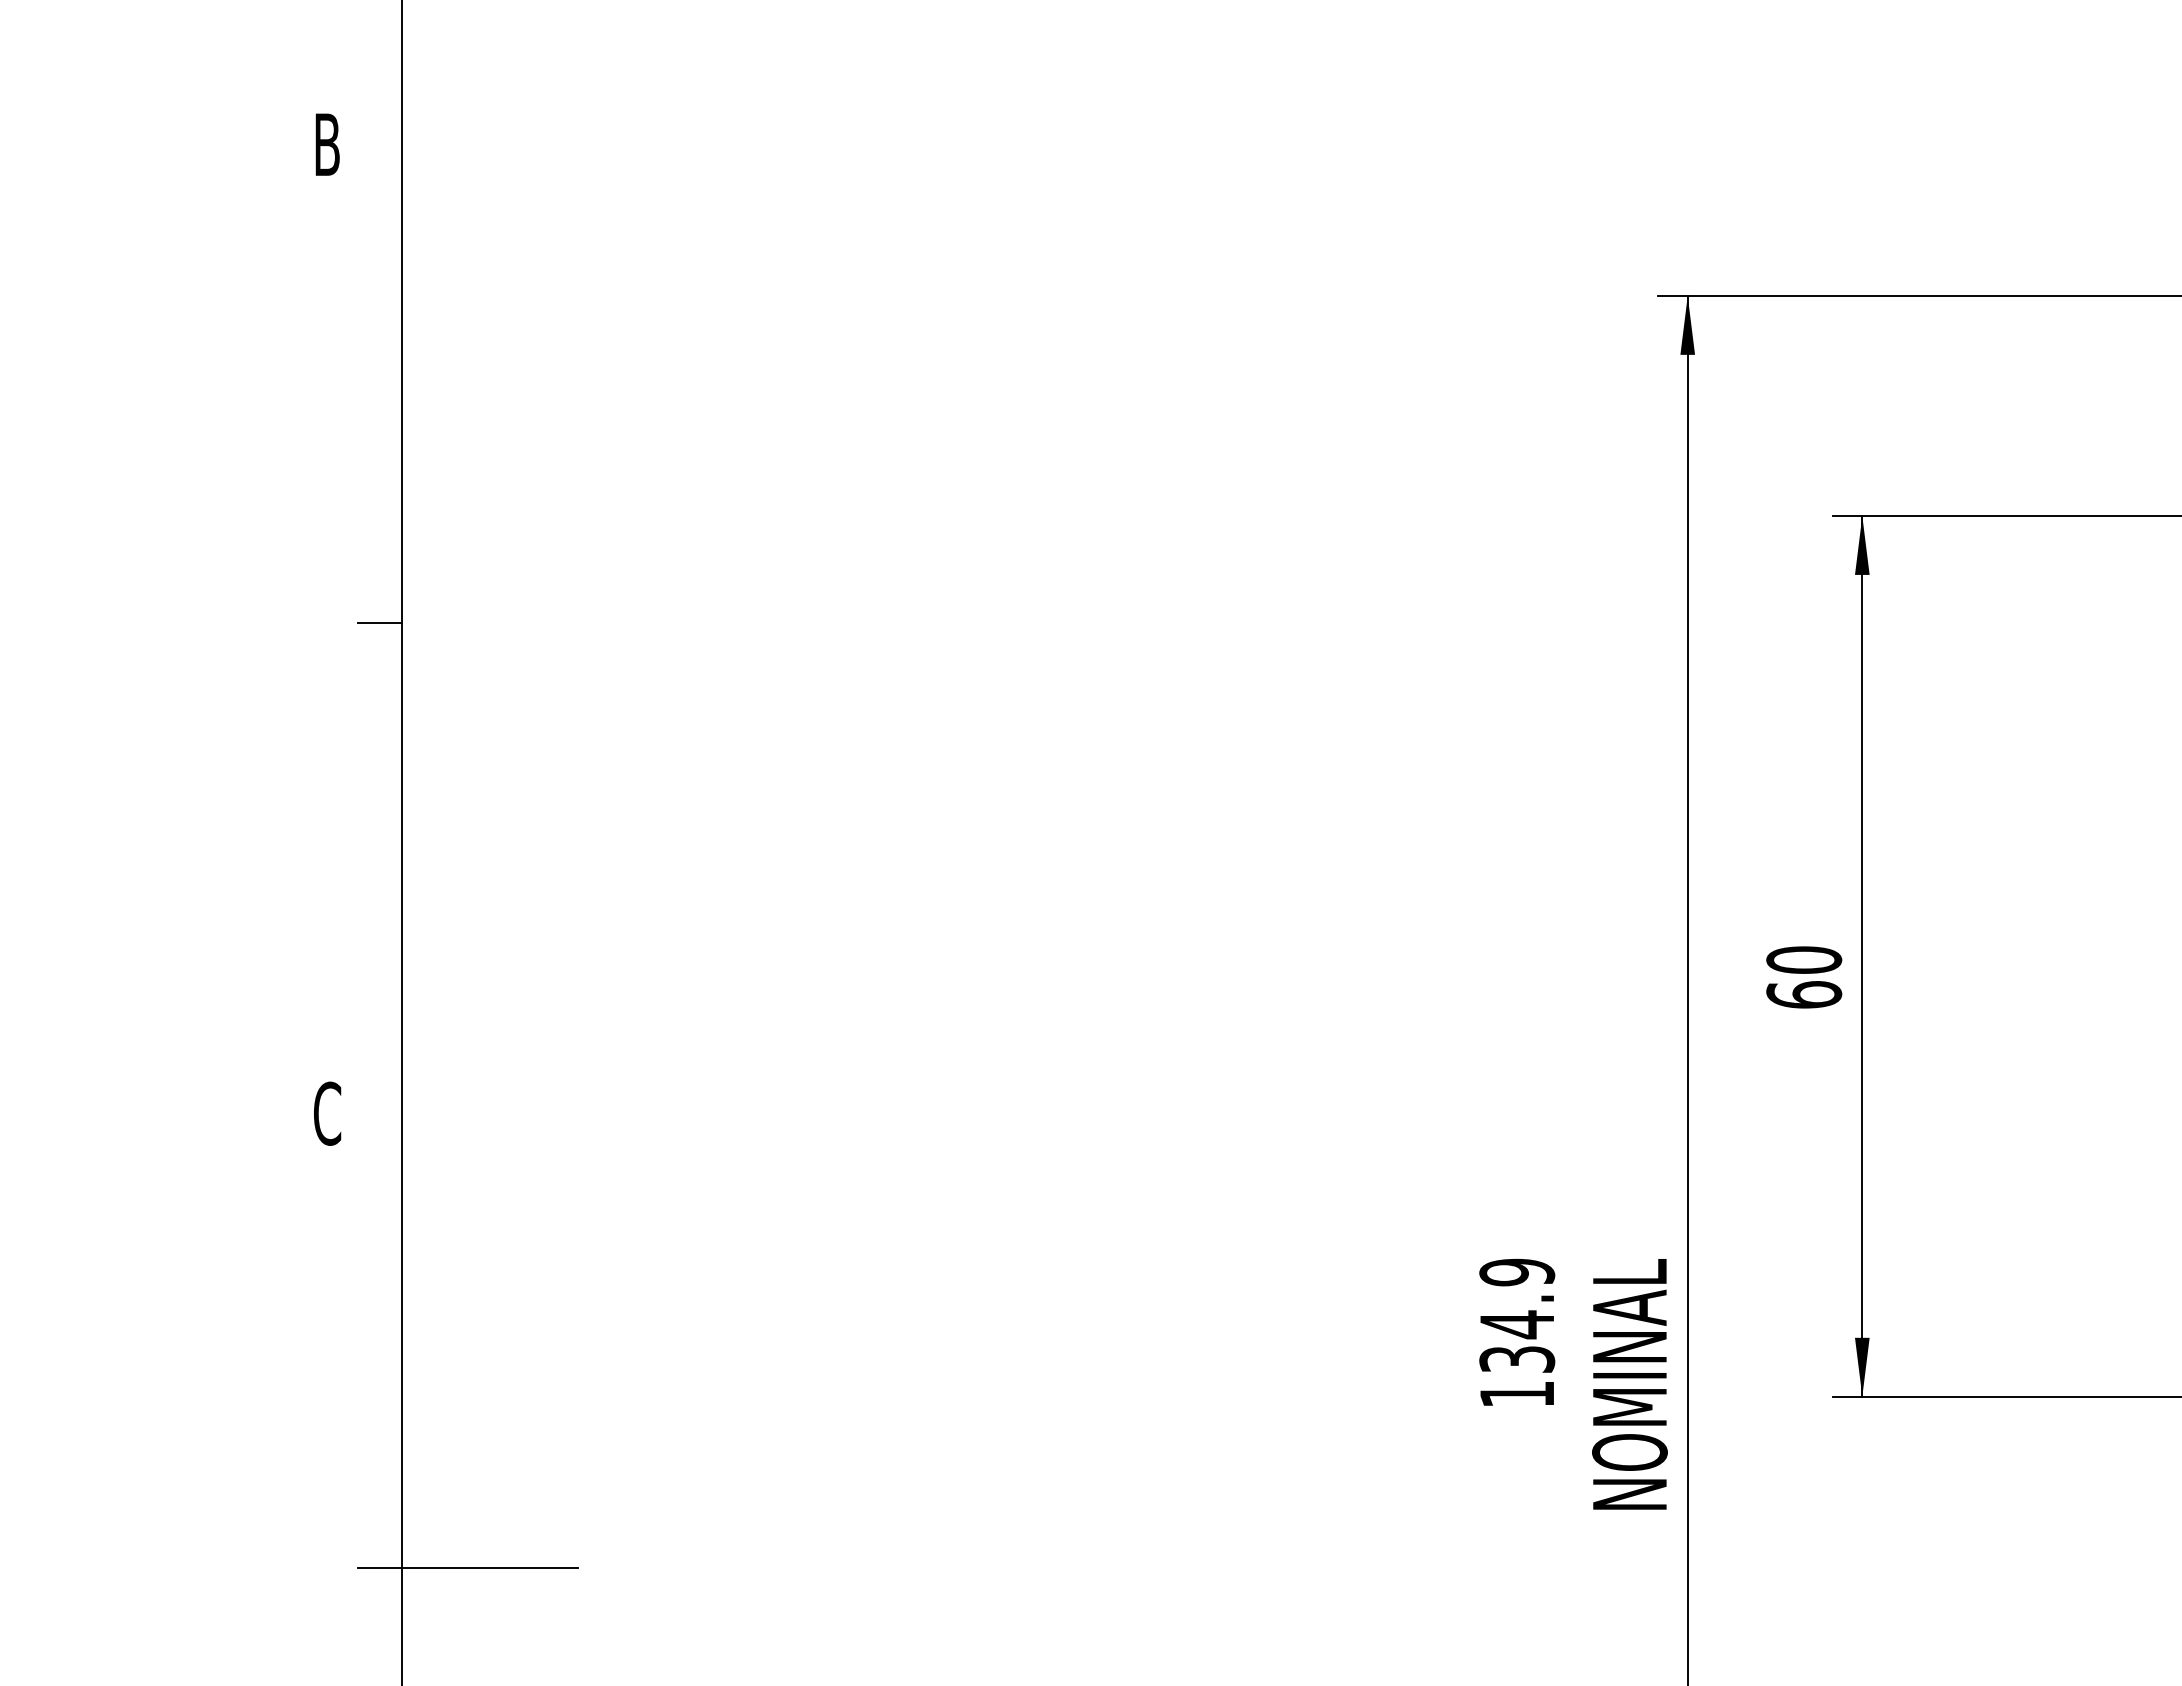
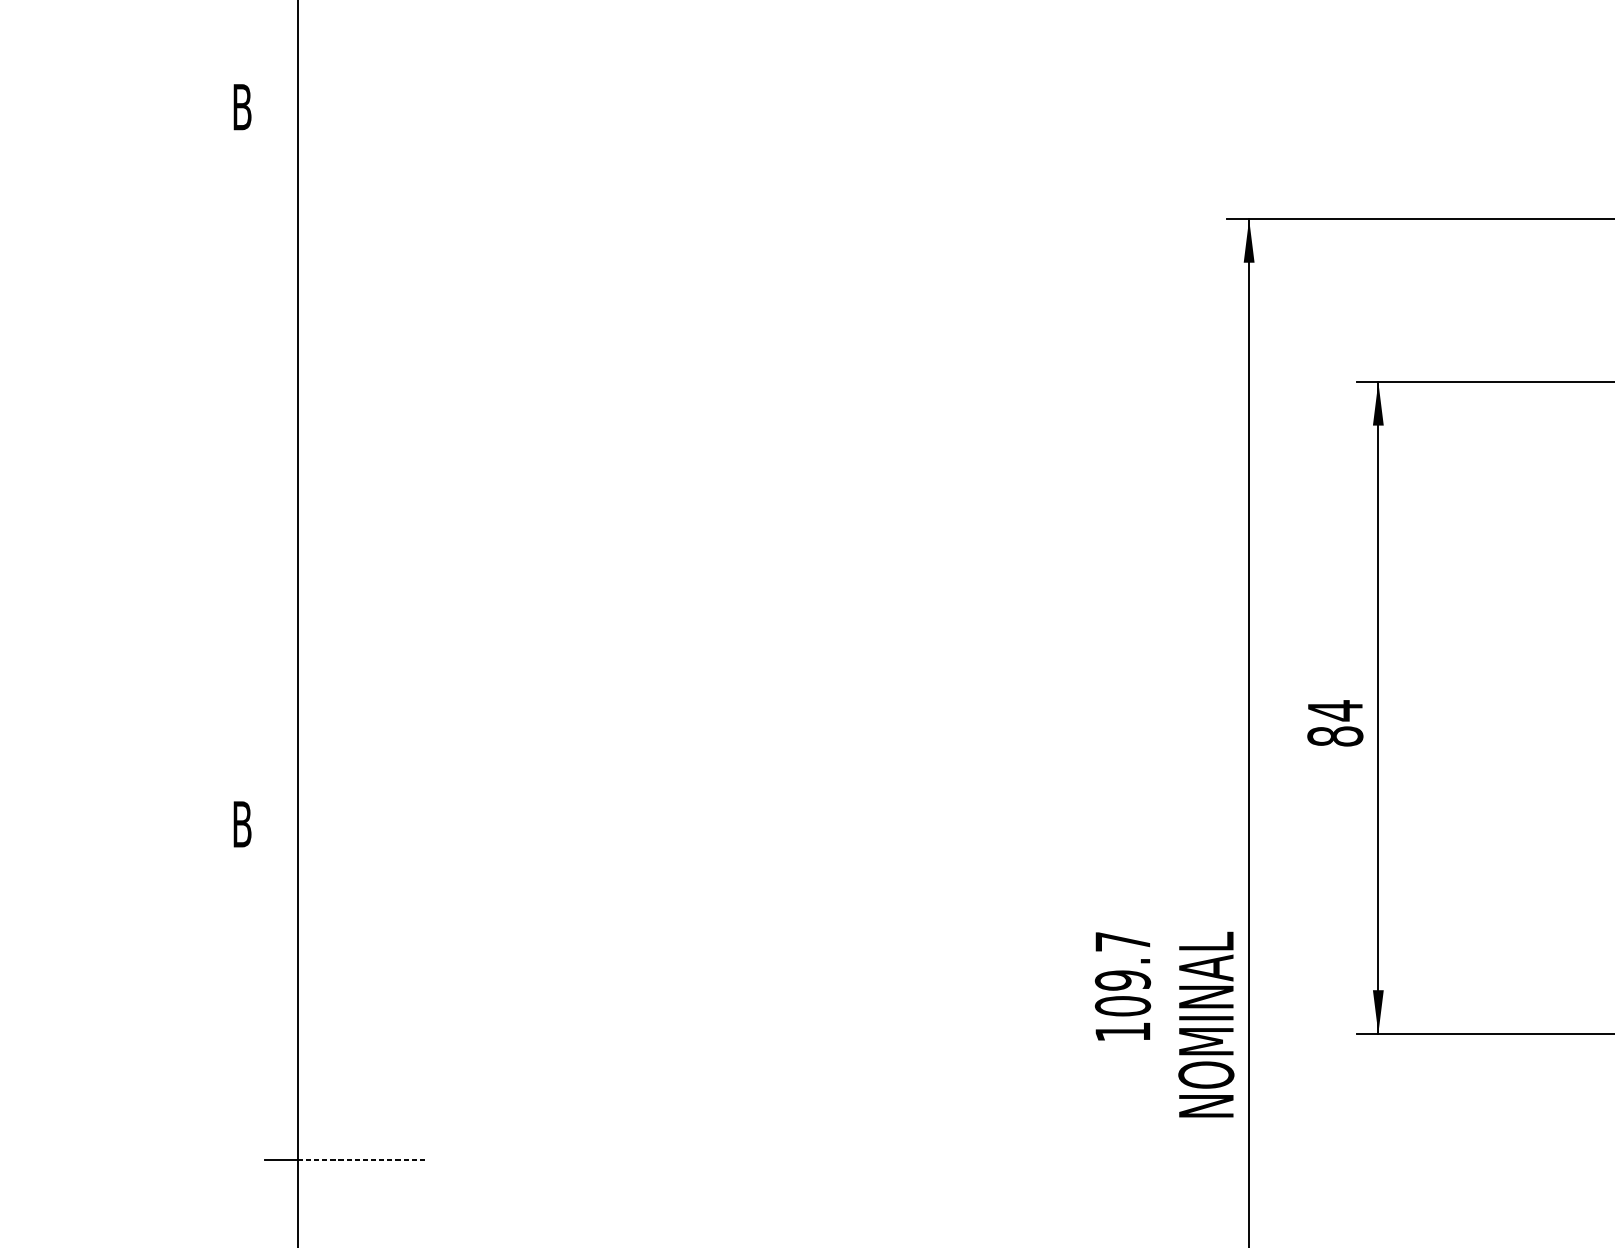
line: (380, 622) -> (281, 460), removed
text: (1804, 976) -> (1335, 722), 60 -> 84
text: (327, 1113) -> (242, 824), C -> B
text: (1517, 1315) -> (1123, 973), 134.9 -> 109.7
line: (490, 1567) -> (363, 1160), solid -> dashed

